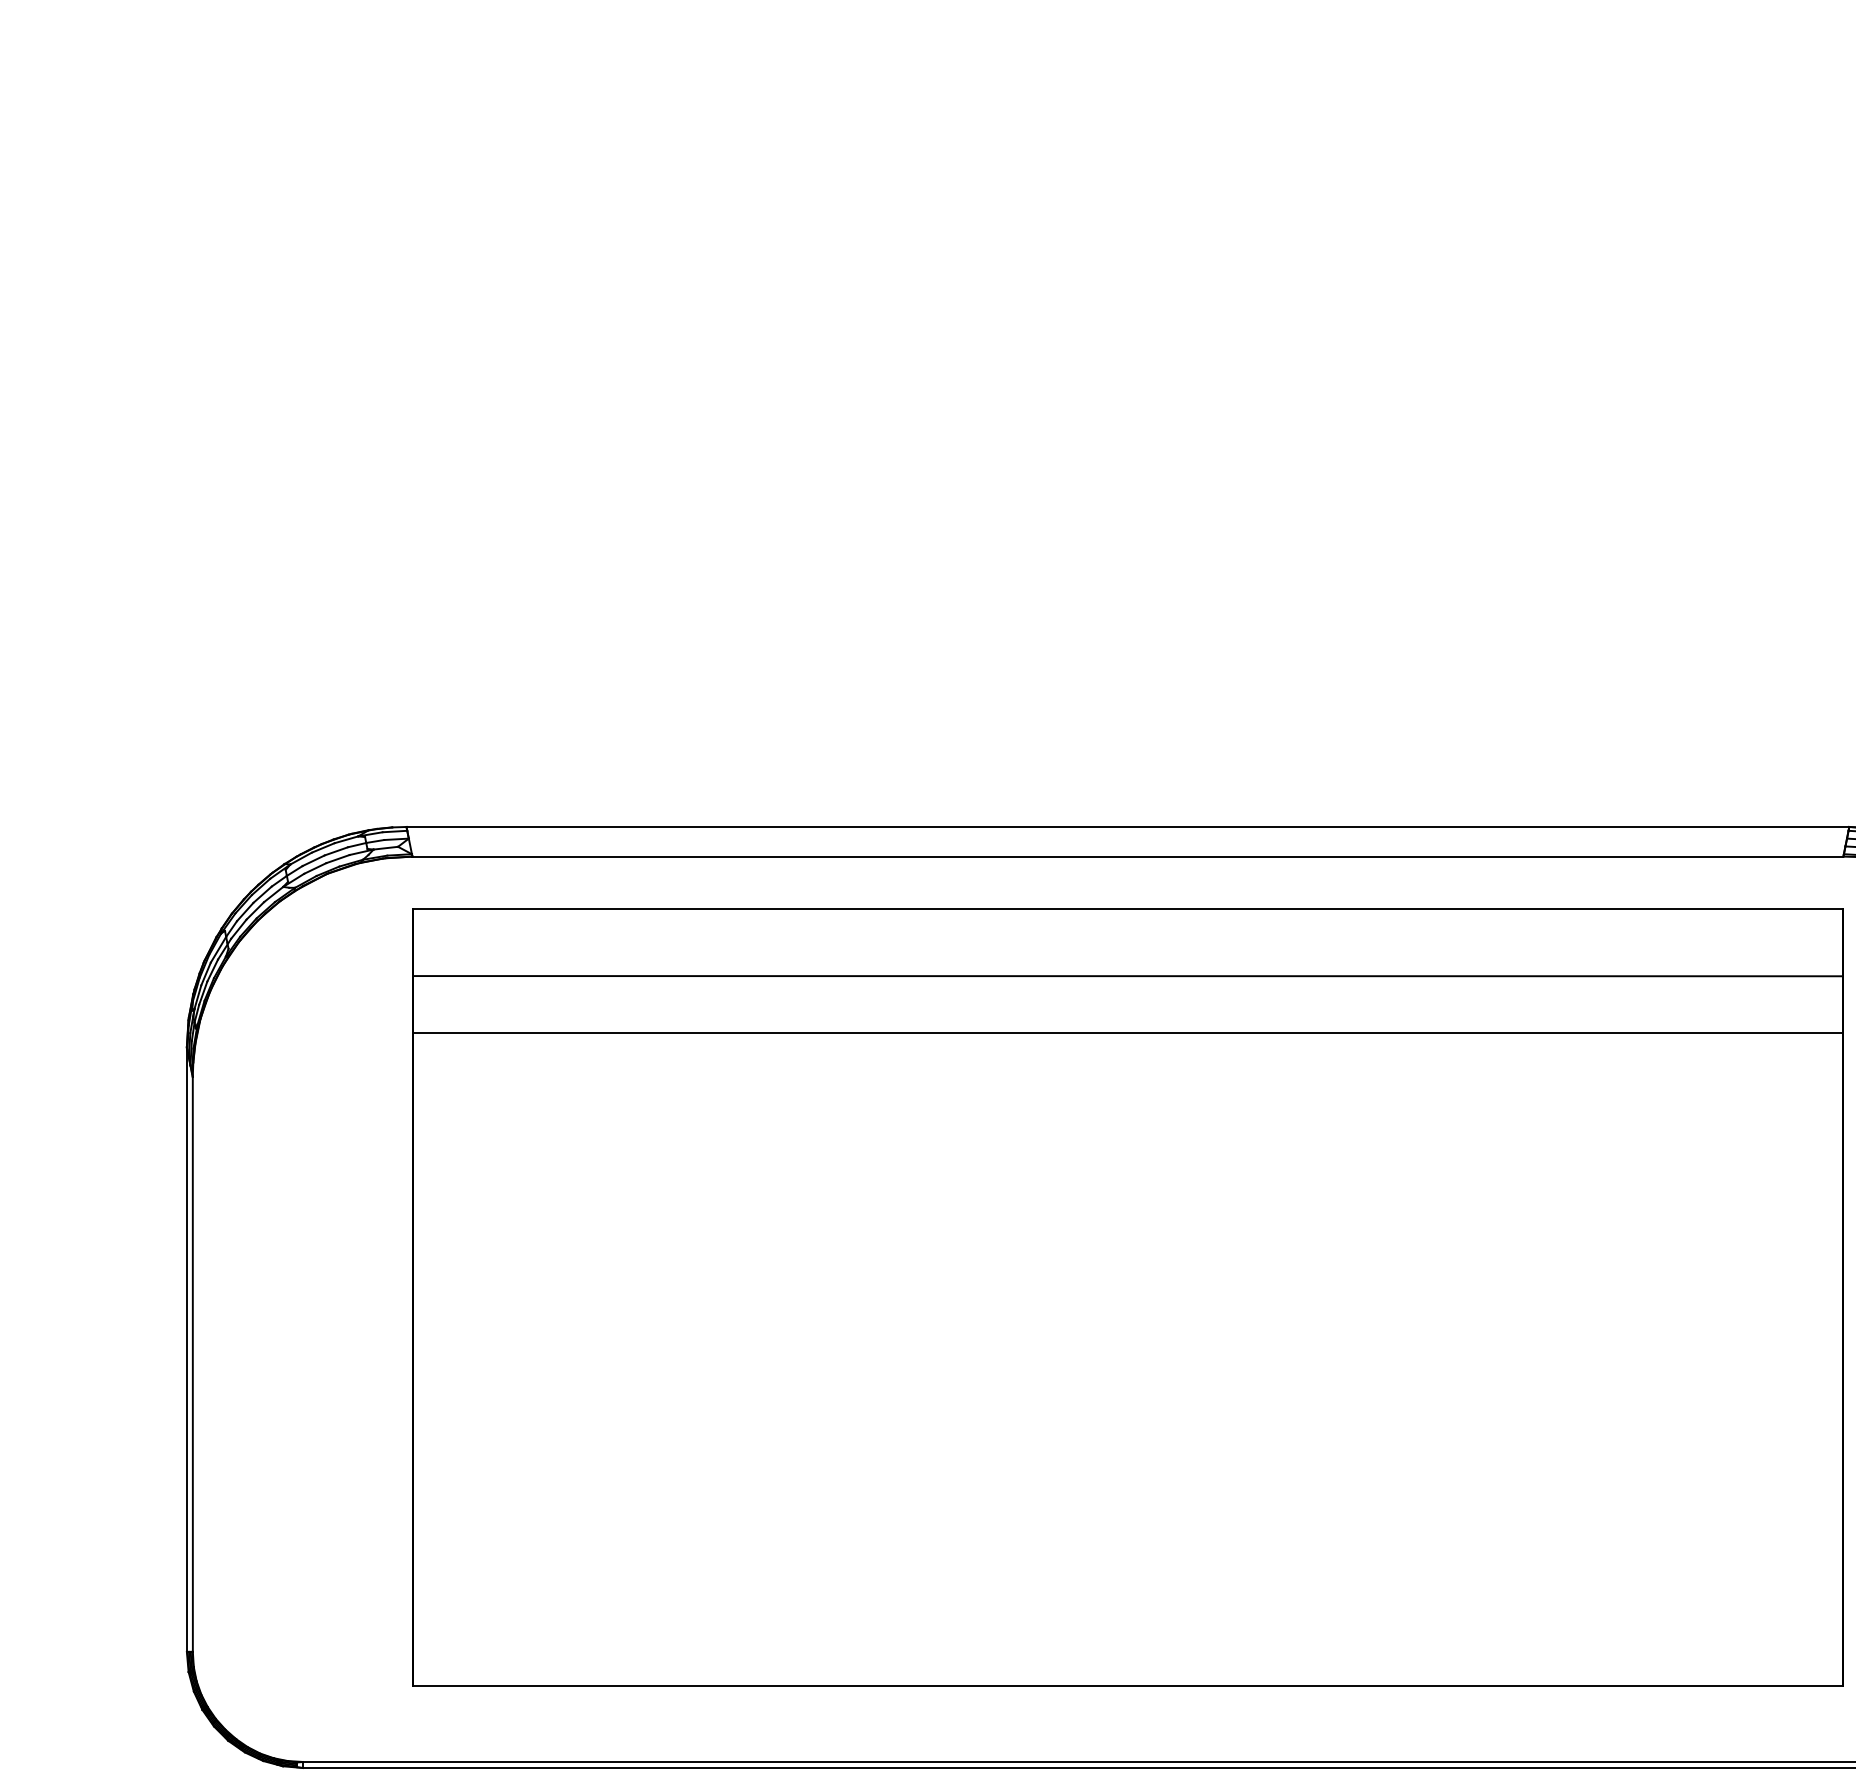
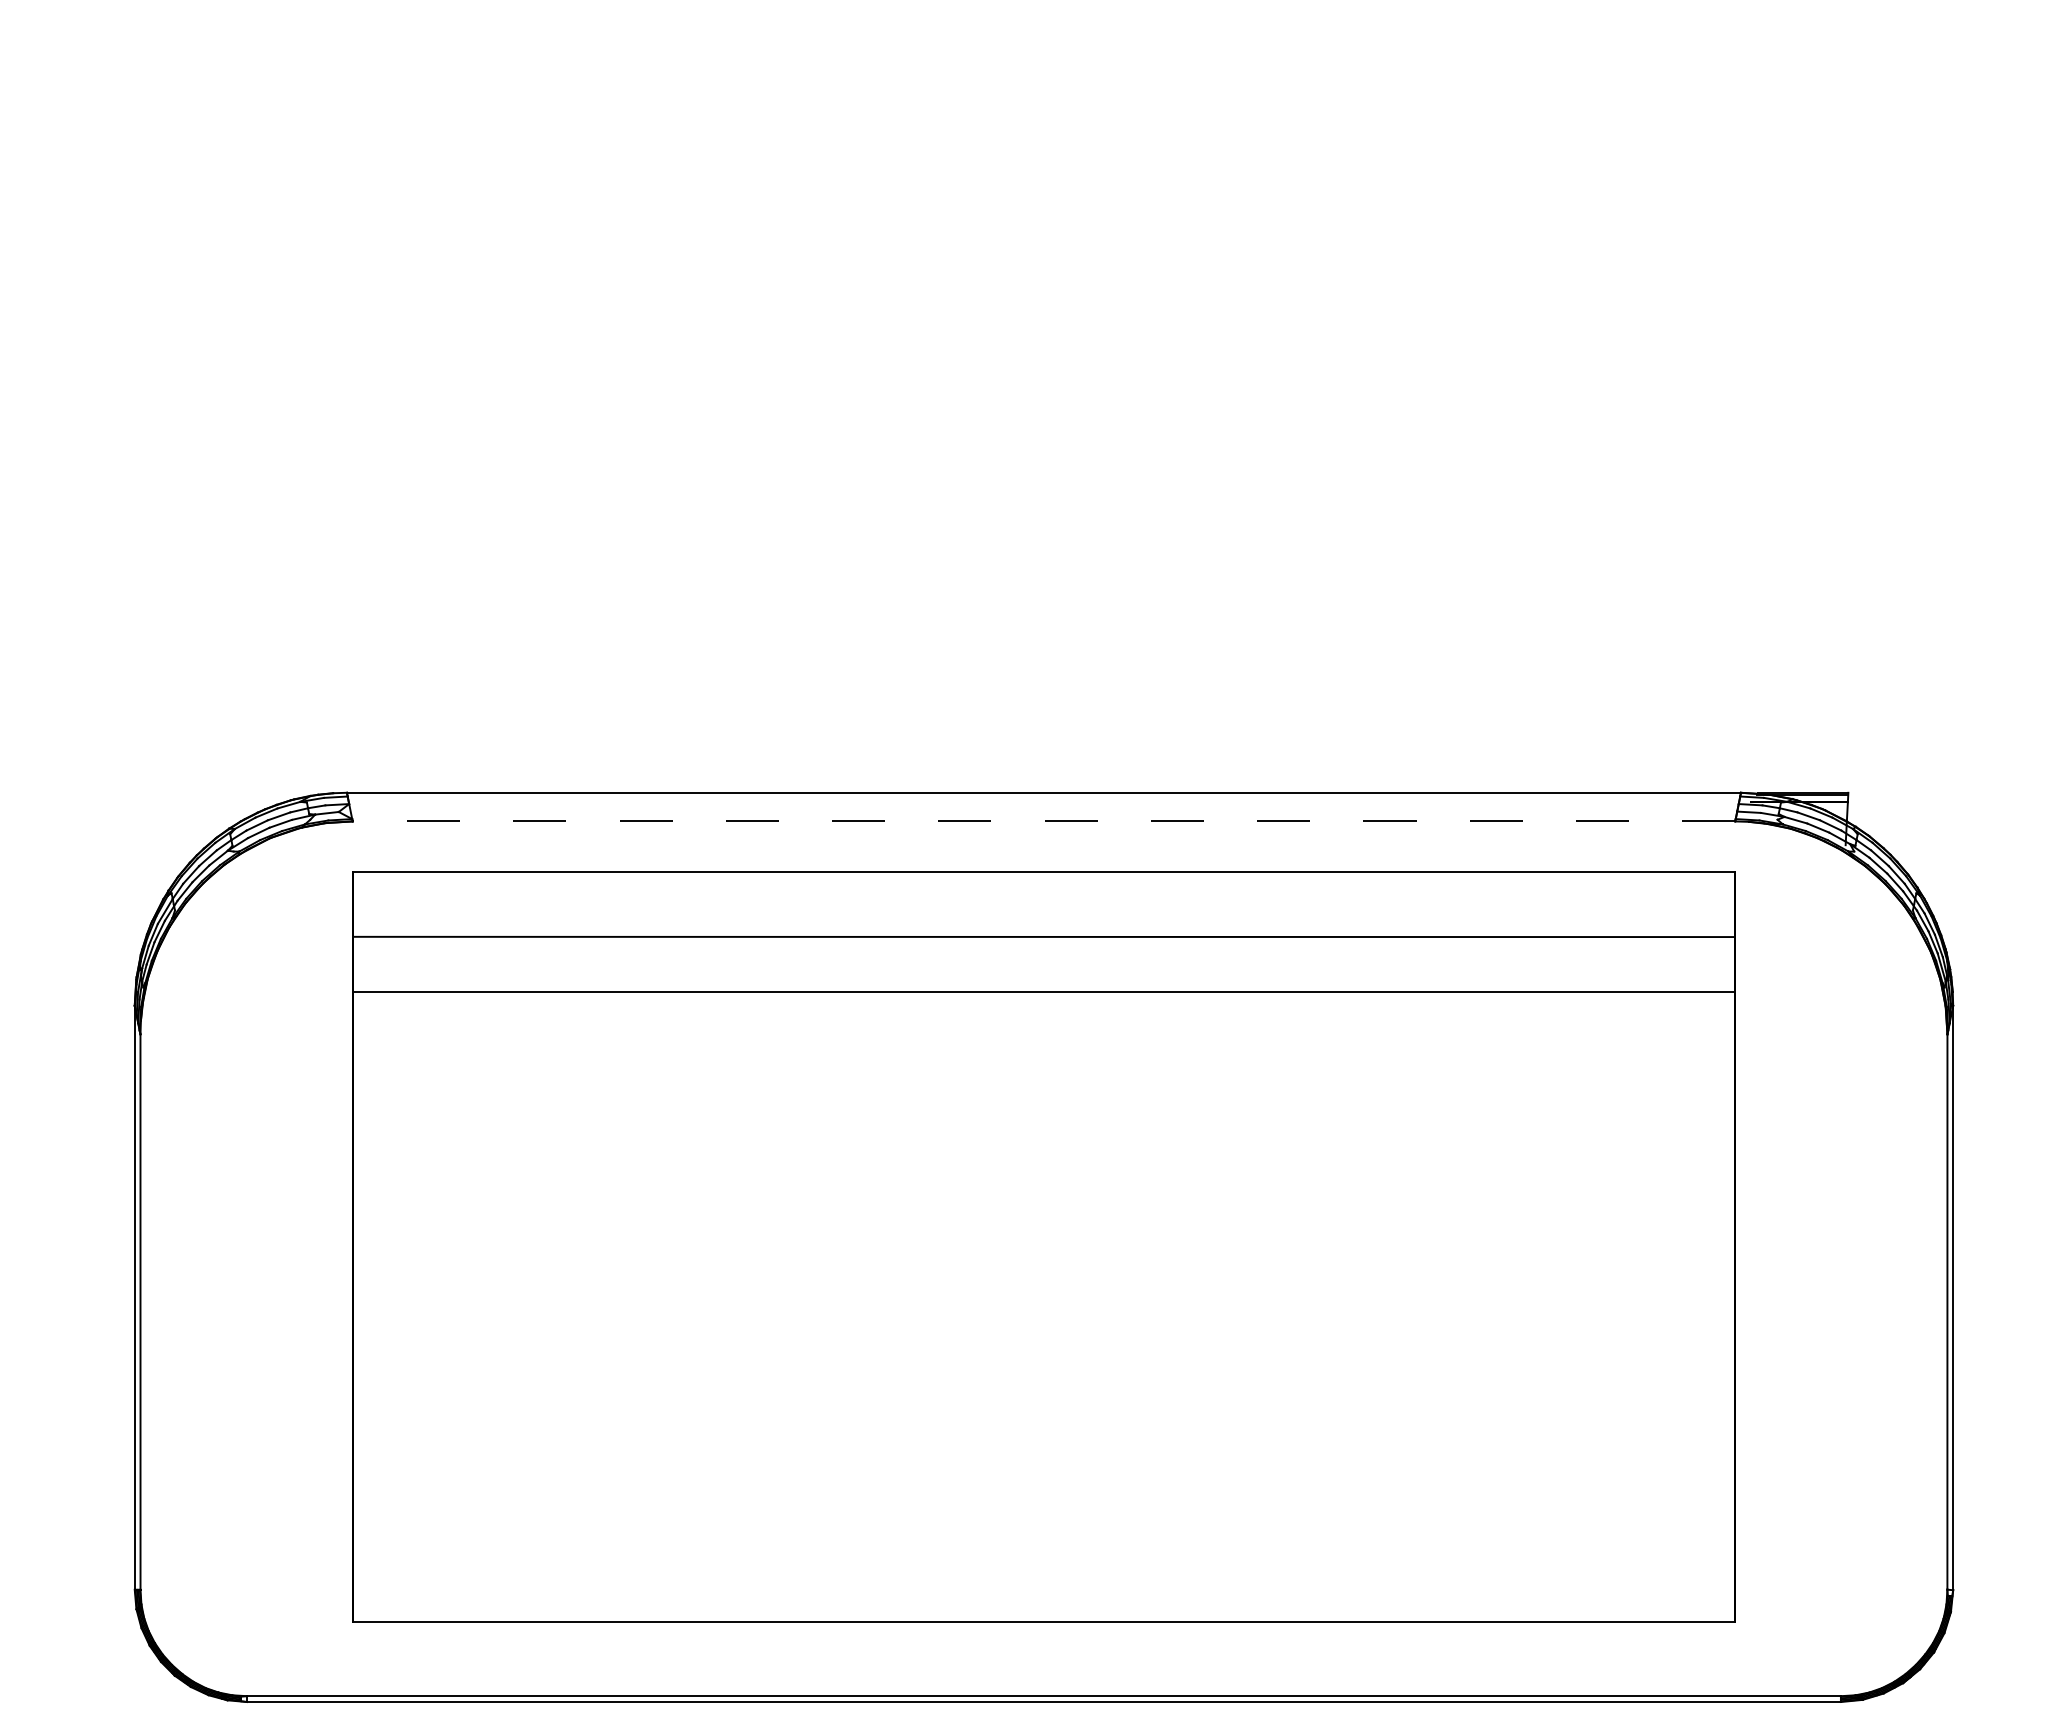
line: (1127, 856) -> (1043, 821), solid -> dashed

